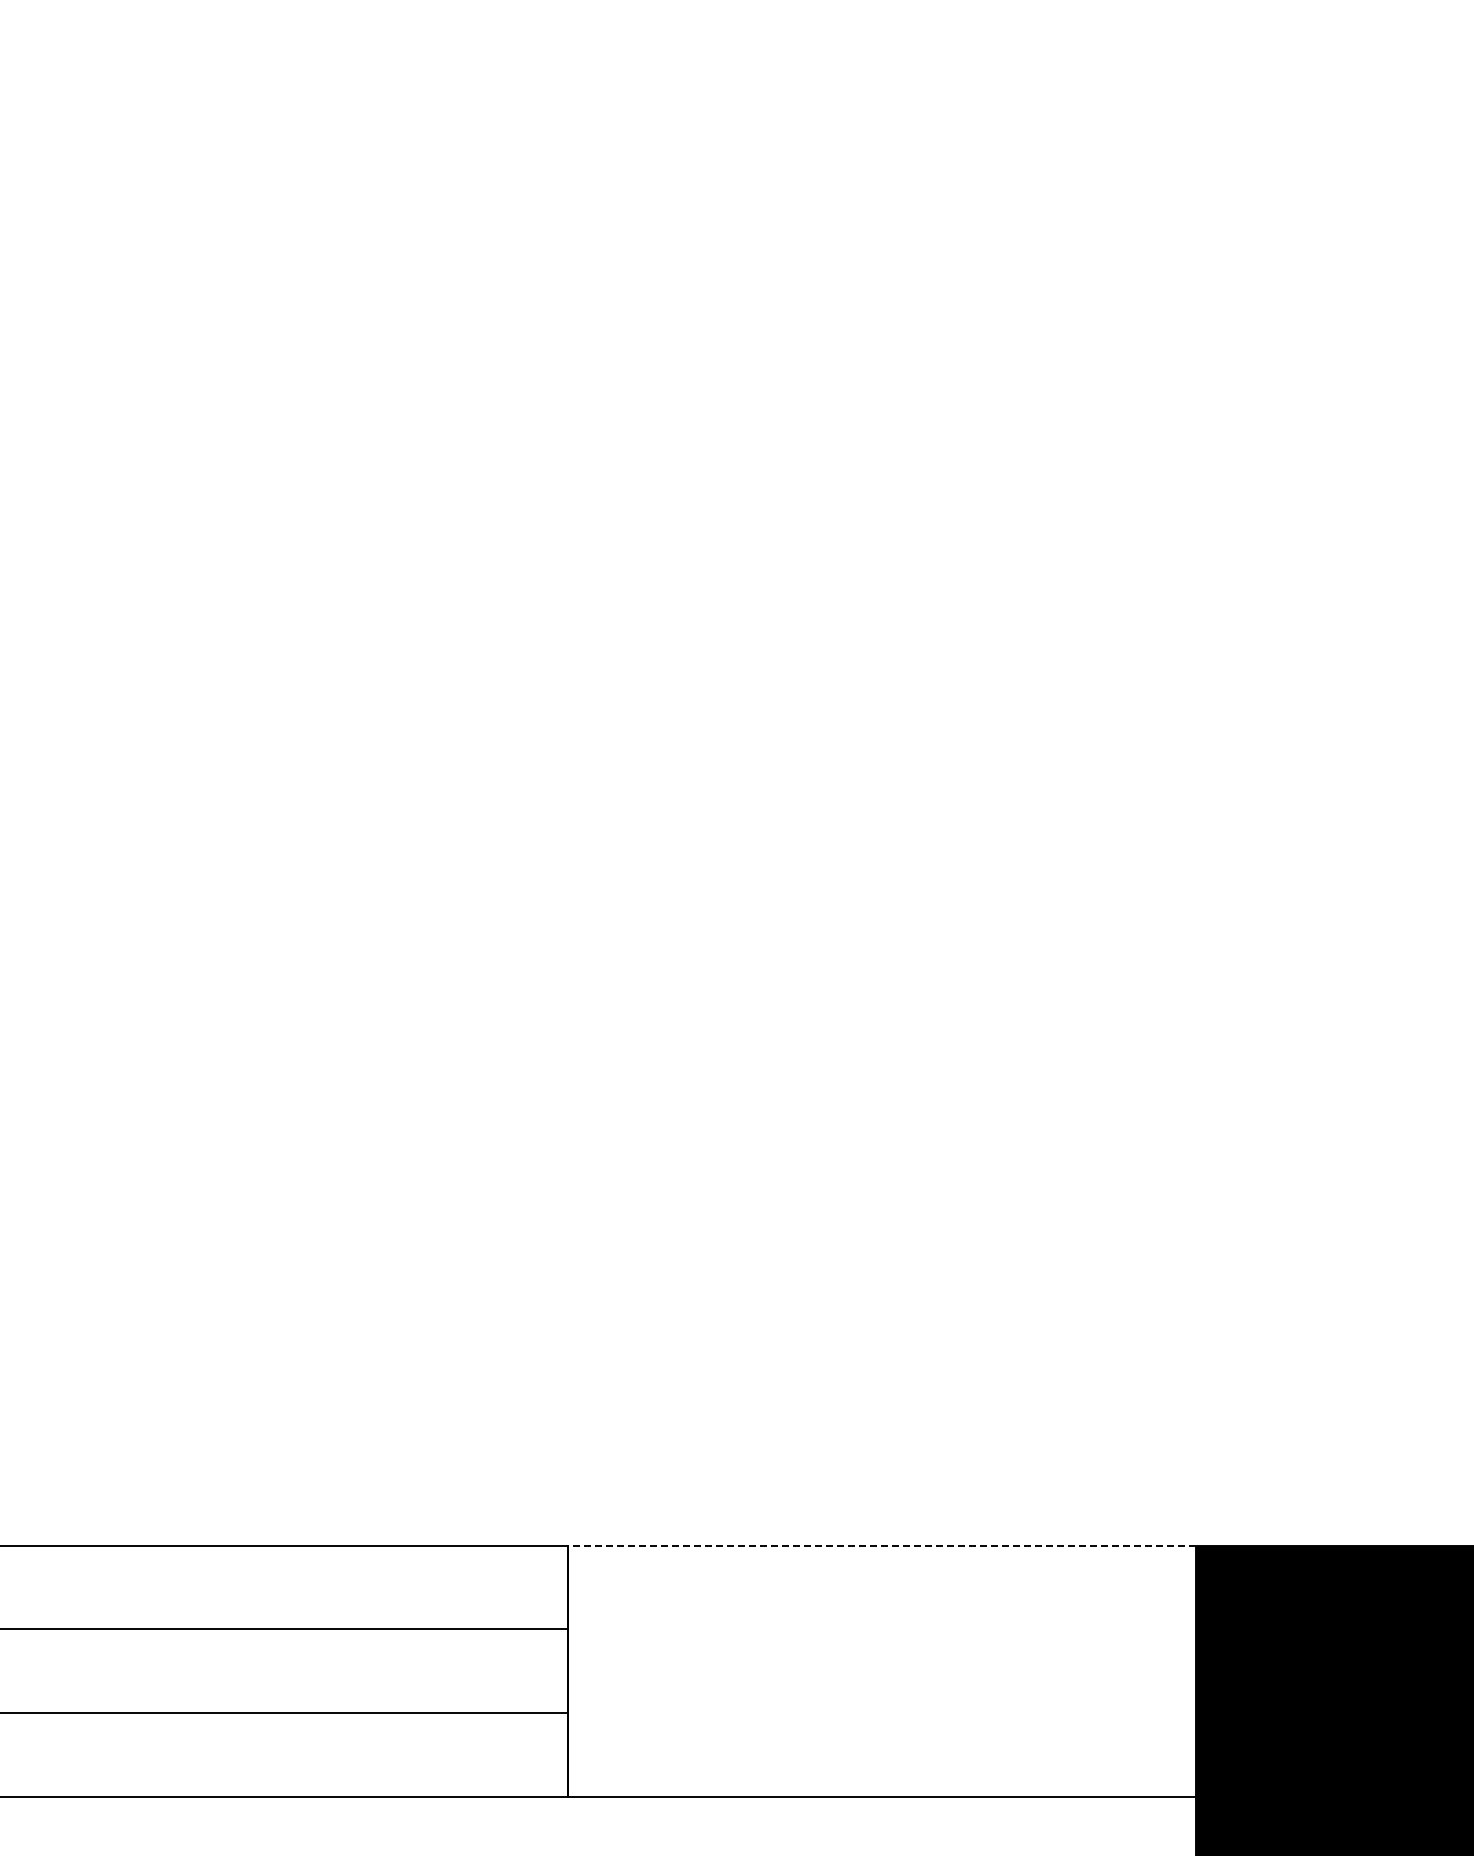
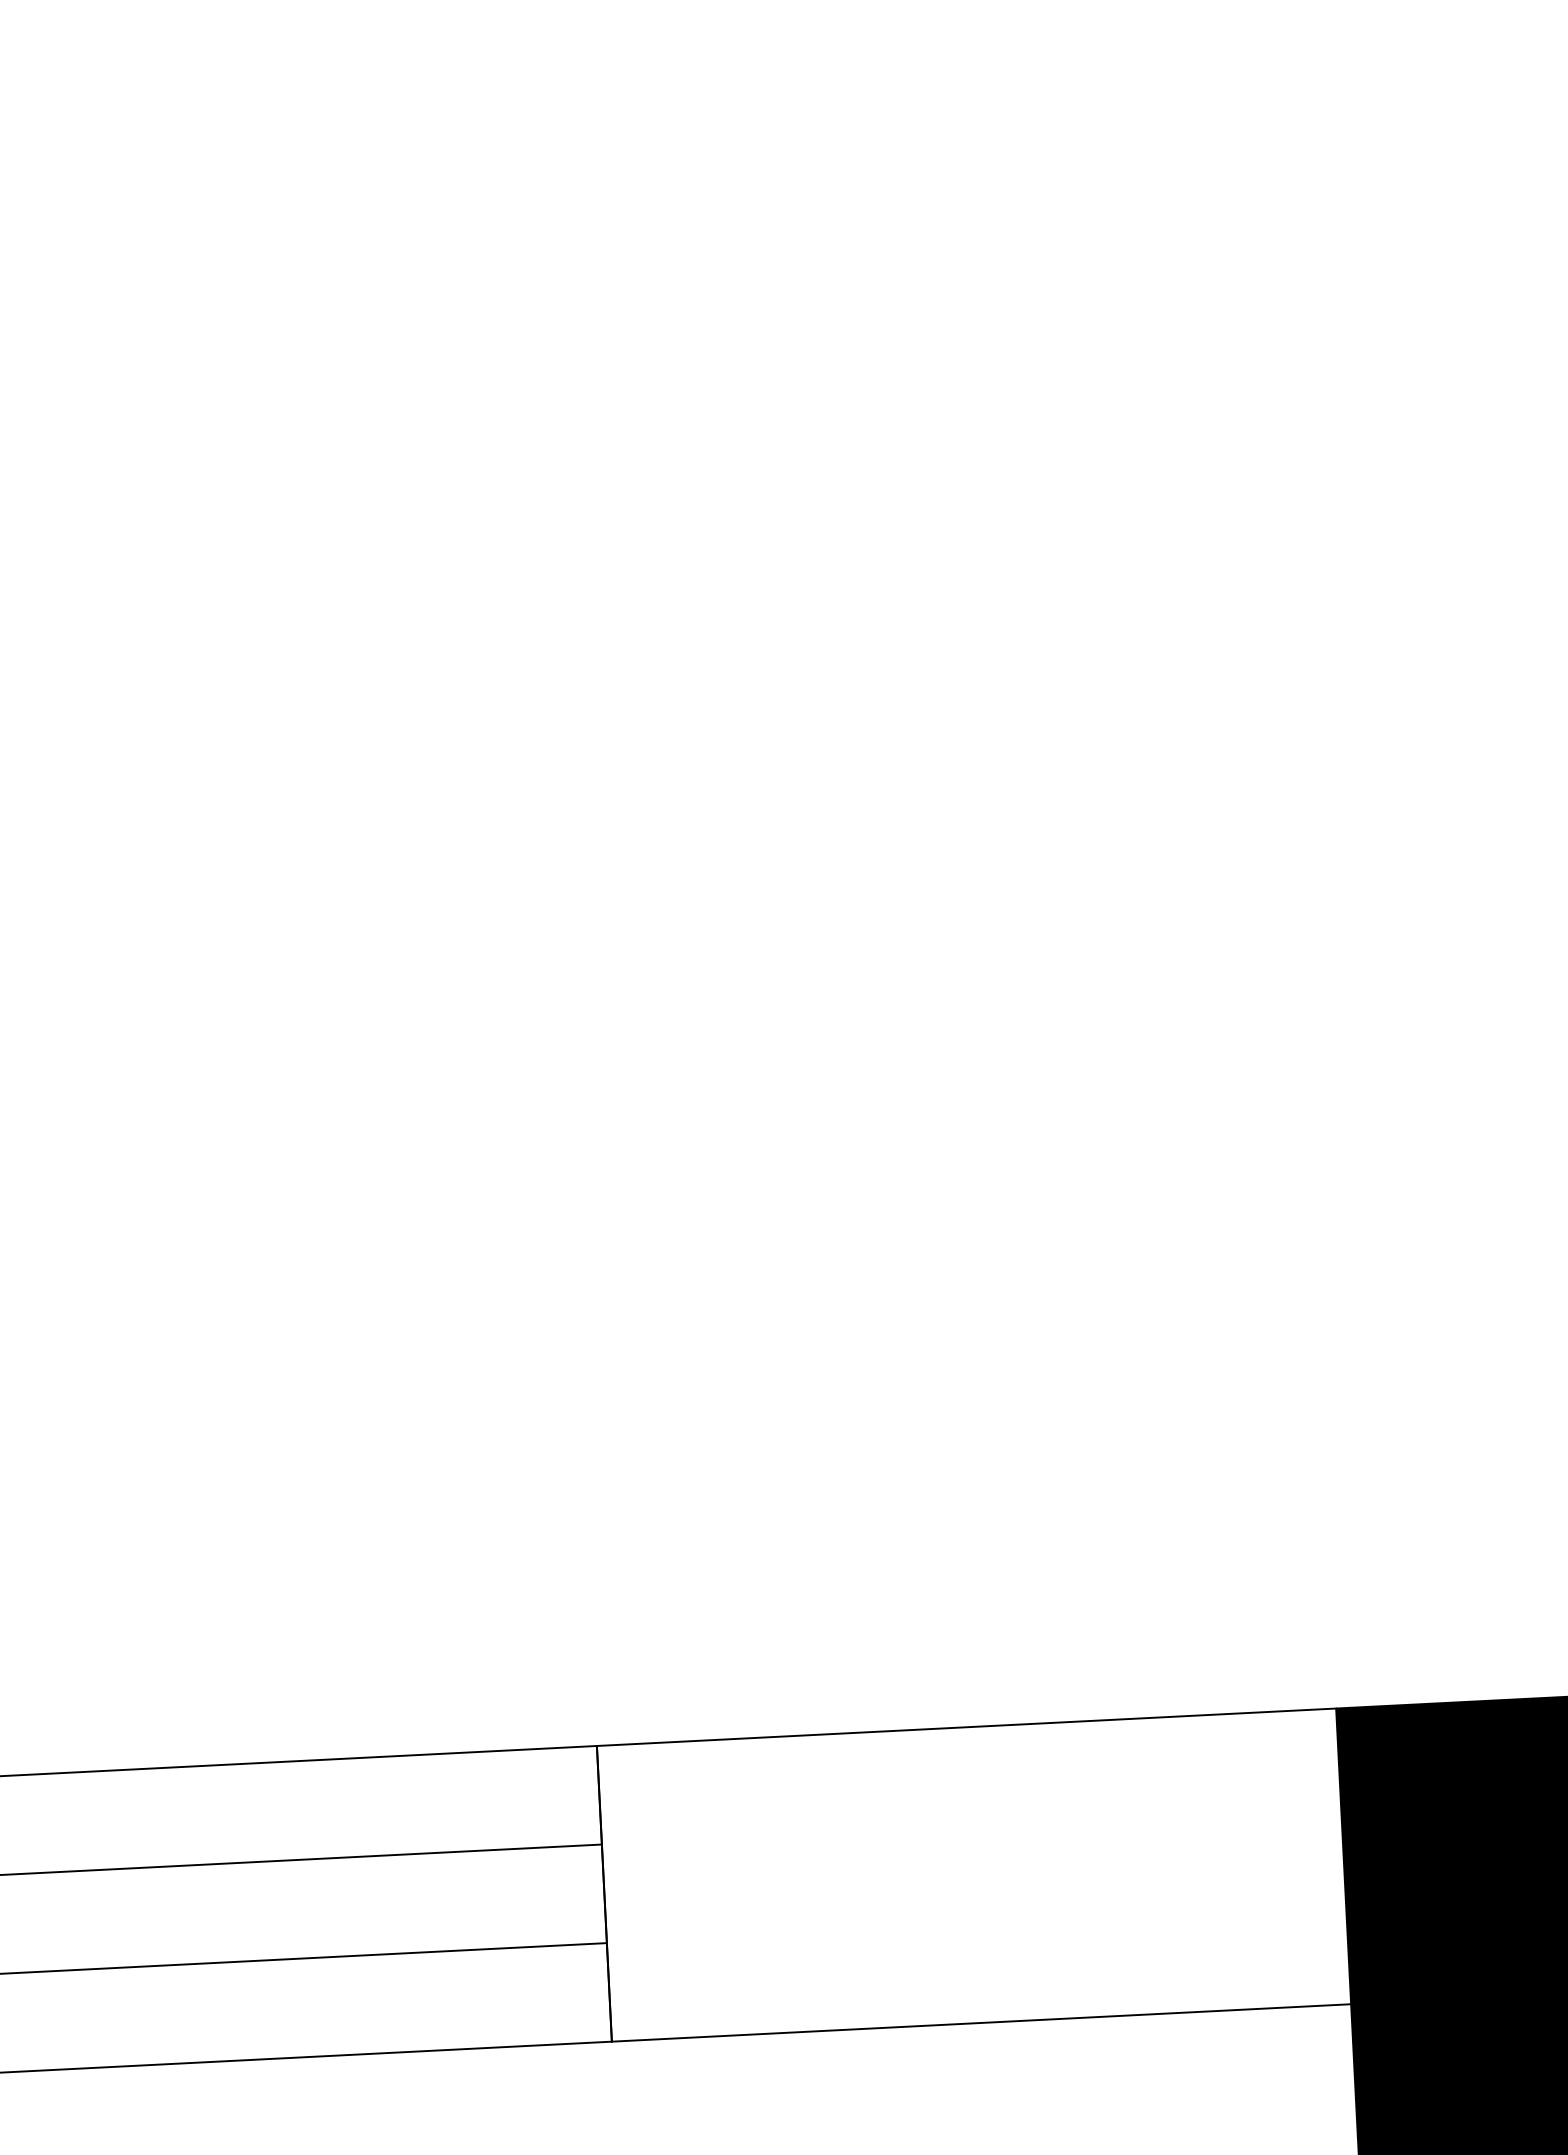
line: (881, 1545) -> (966, 1727), dashed -> solid

